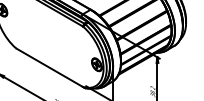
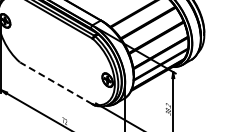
line: (49, 67) -> (56, 83), solid -> dashed

